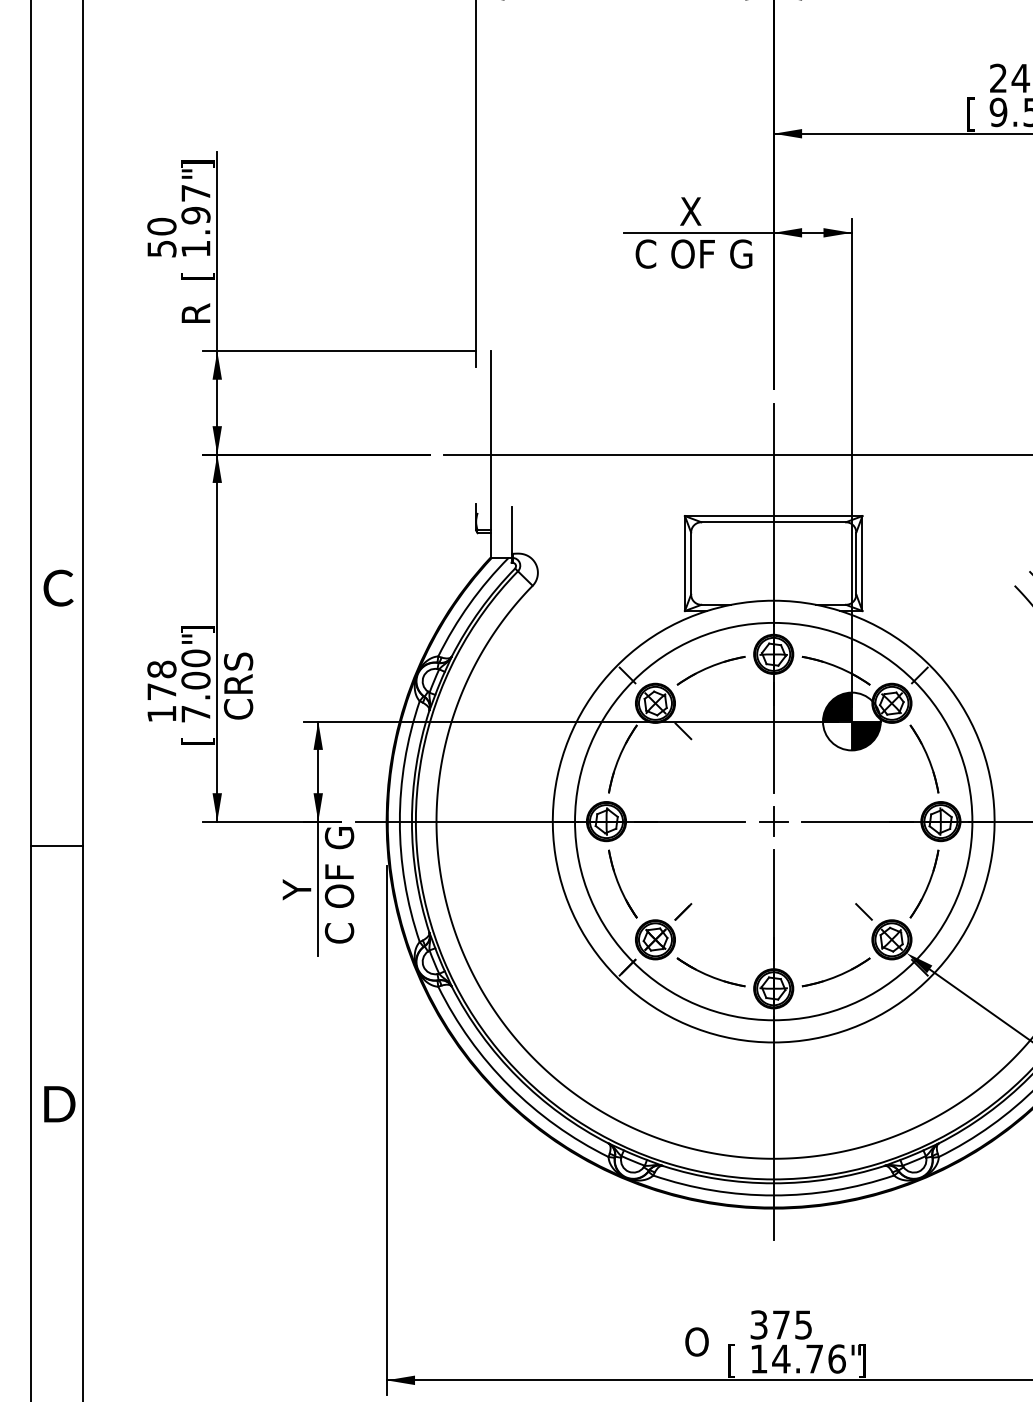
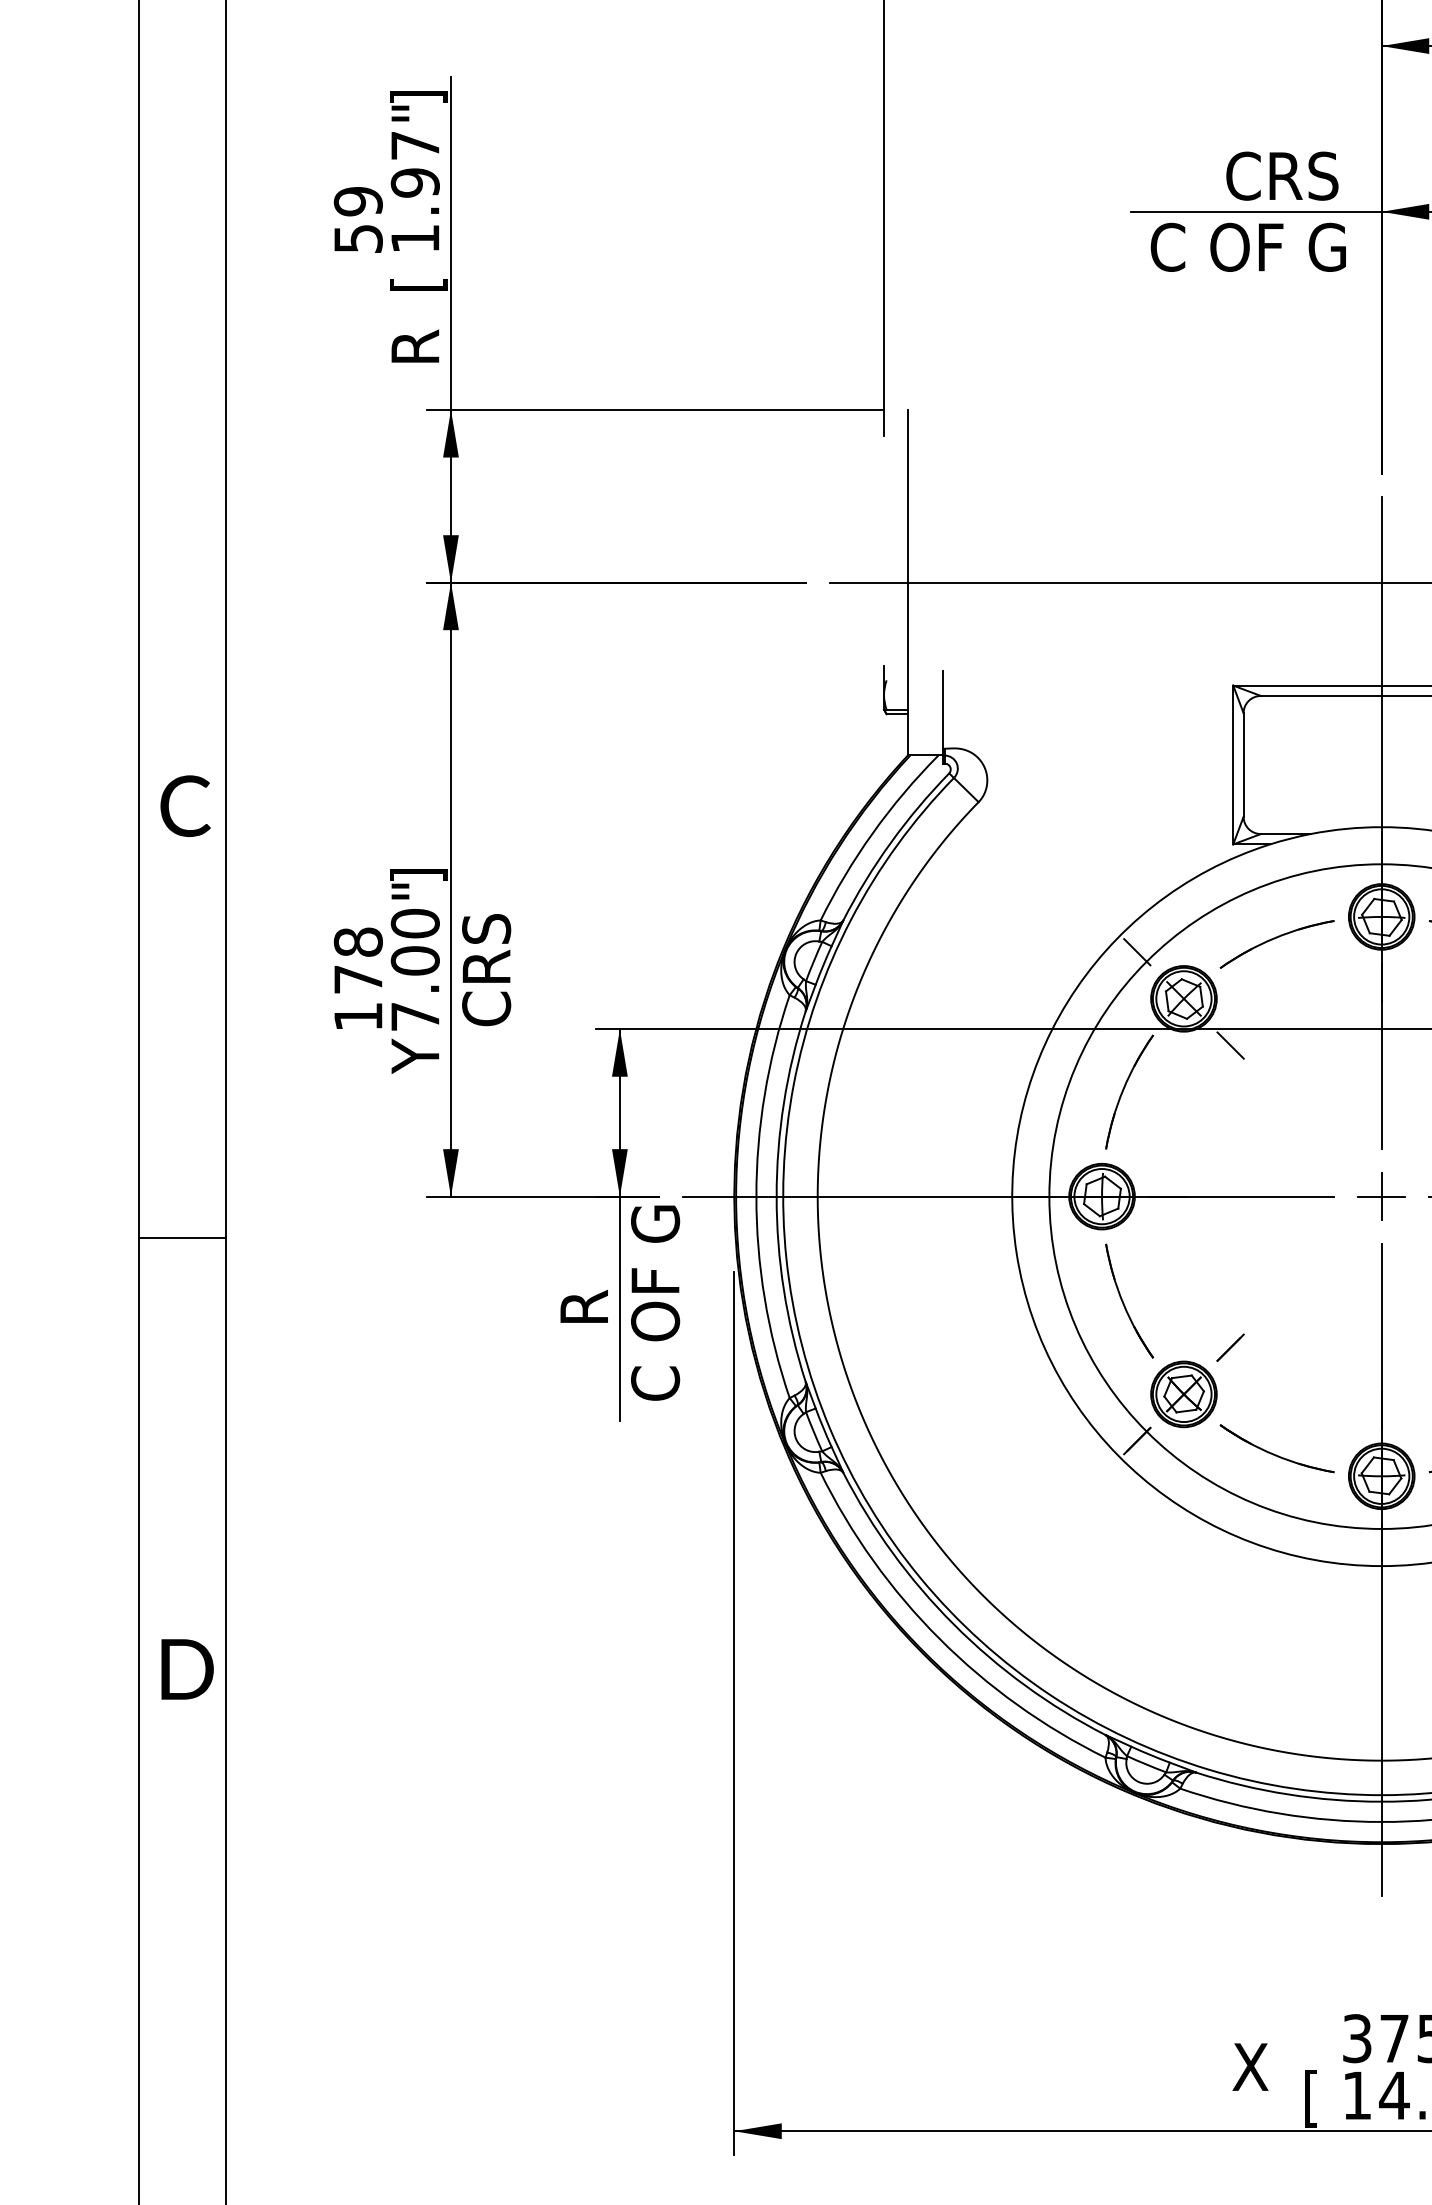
text: (713, 211) -> (1281, 176), X -> CRS
text: (161, 226) -> (357, 201), 50 -> 59
text: (197, 737) -> (417, 1055), [ -> Y
text: (296, 888) -> (583, 1308), Y -> R
text: (696, 1341) -> (1252, 2066), O -> X

